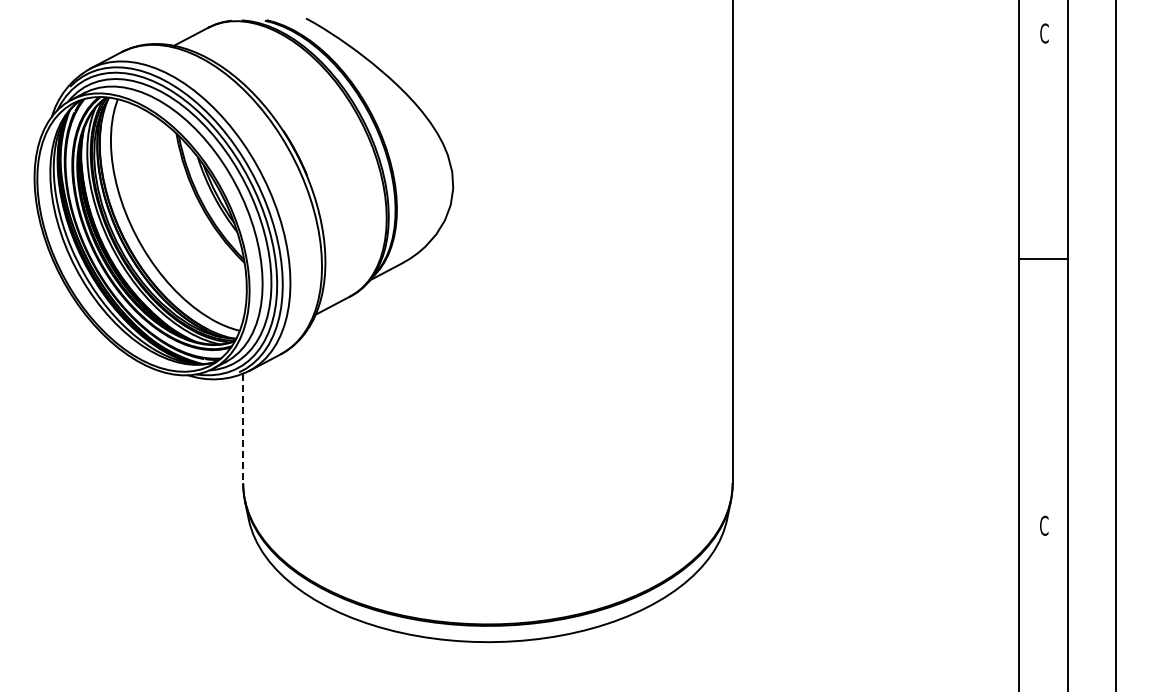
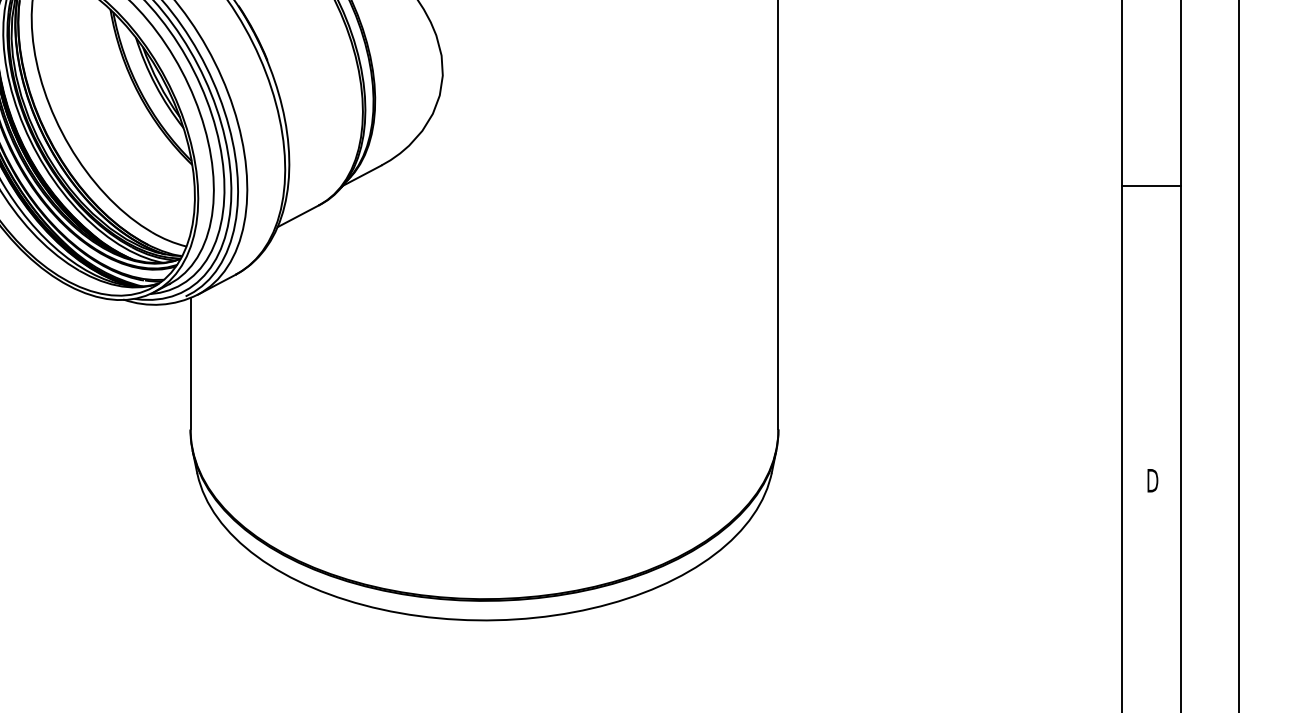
line: (1042, 258) -> (1150, 186), moved
line: (243, 428) -> (190, 363), dashed -> solid
text: (1044, 525) -> (1152, 480), C -> D

